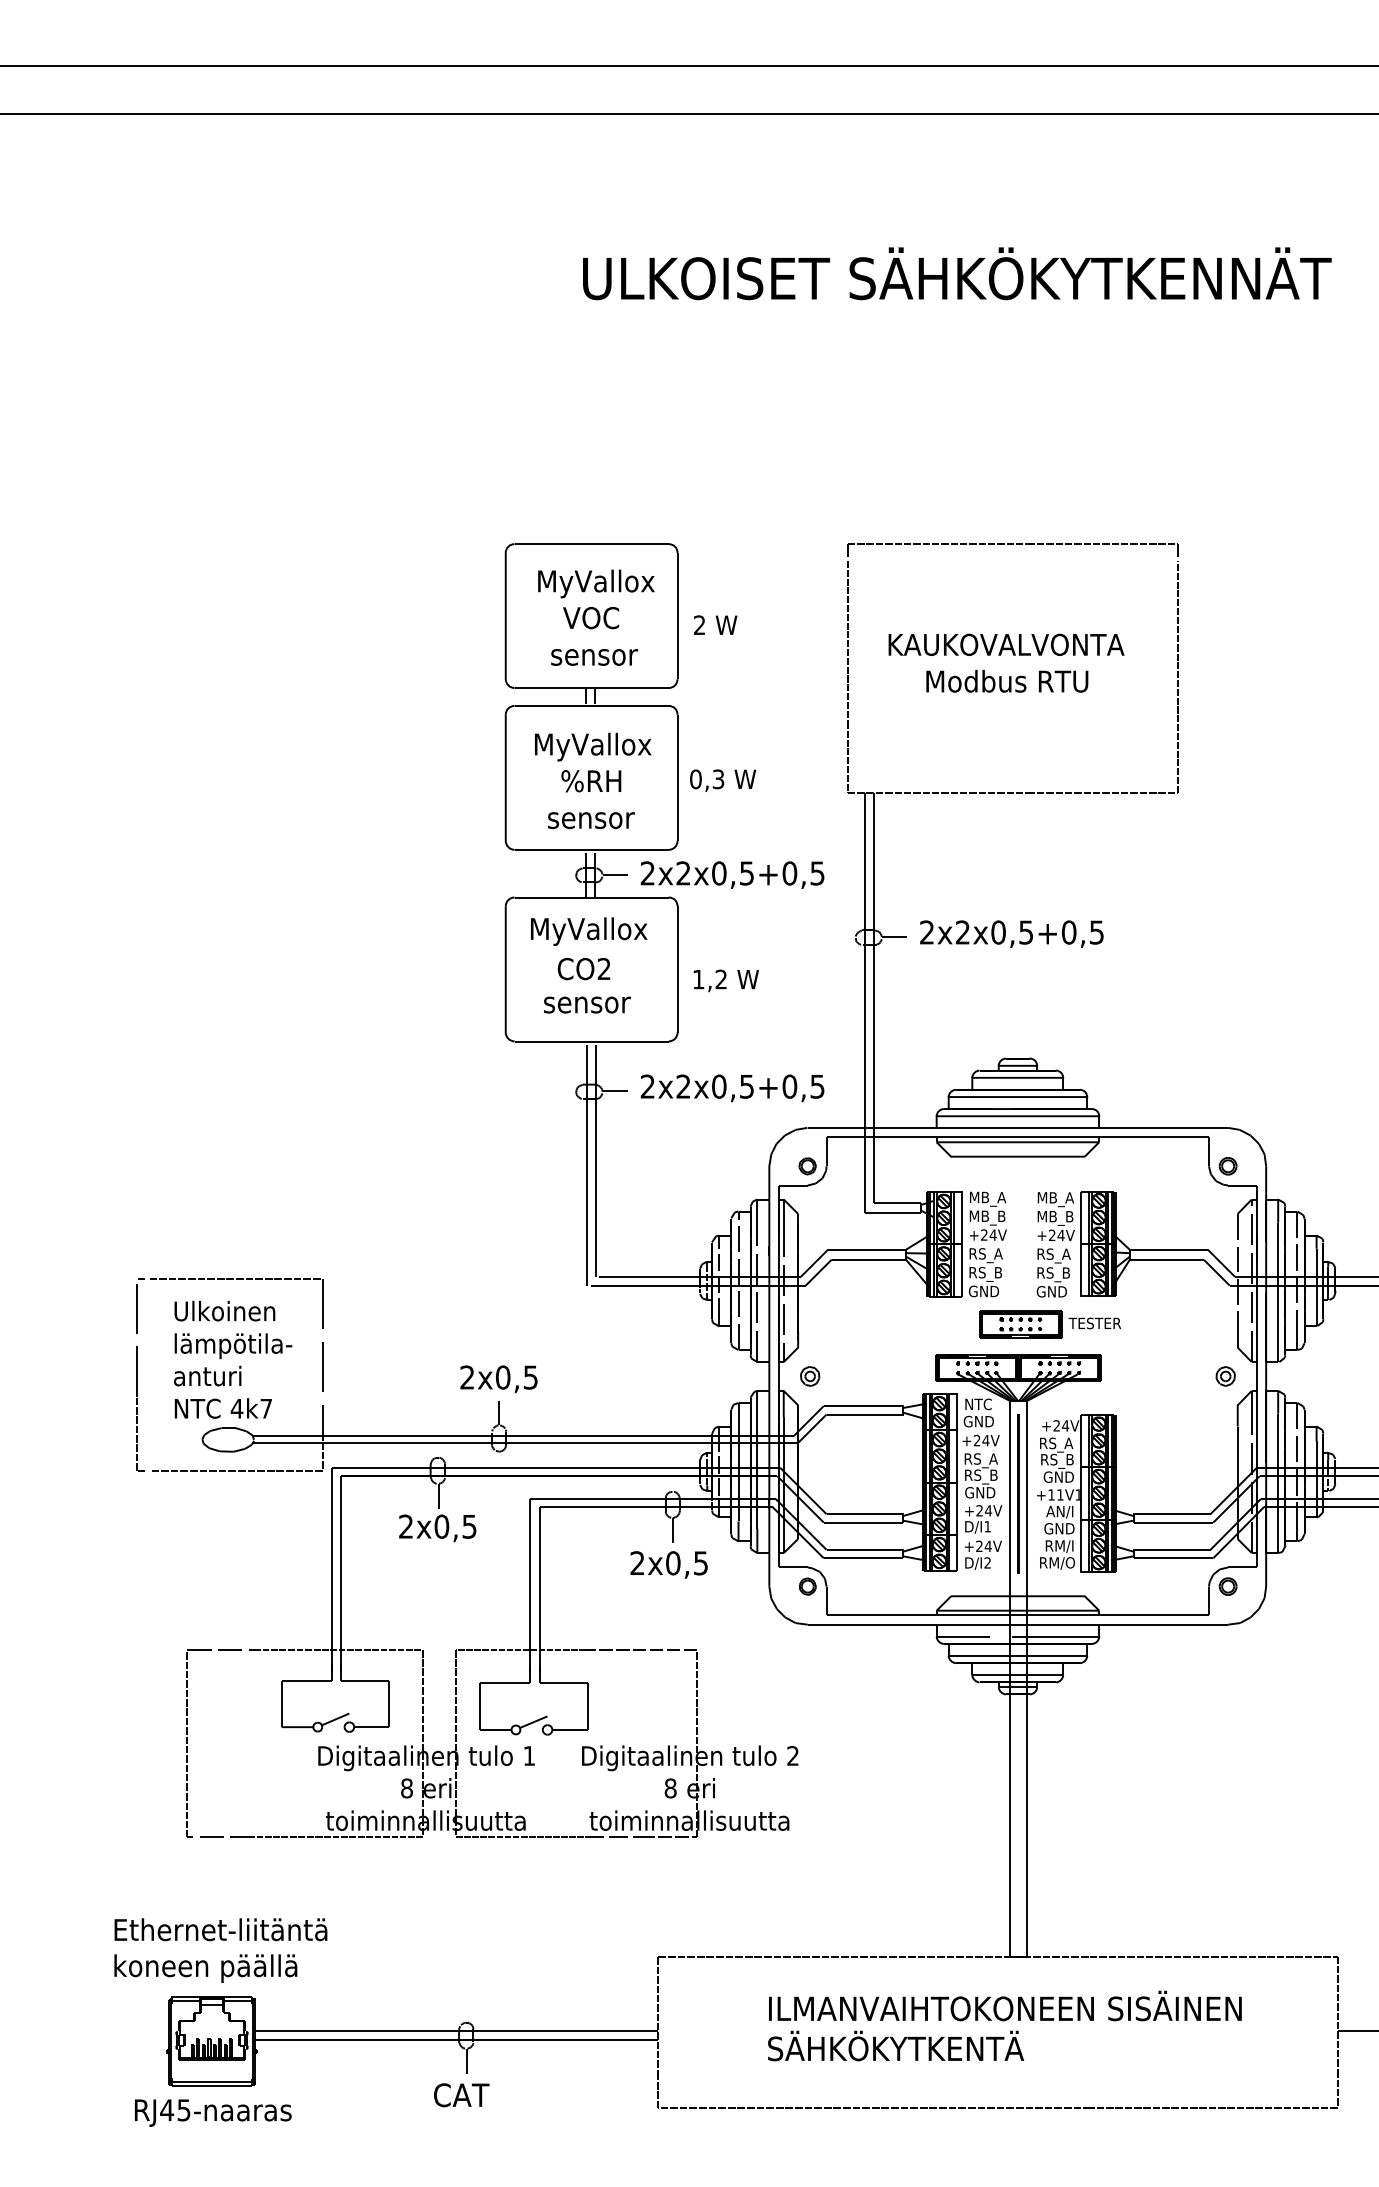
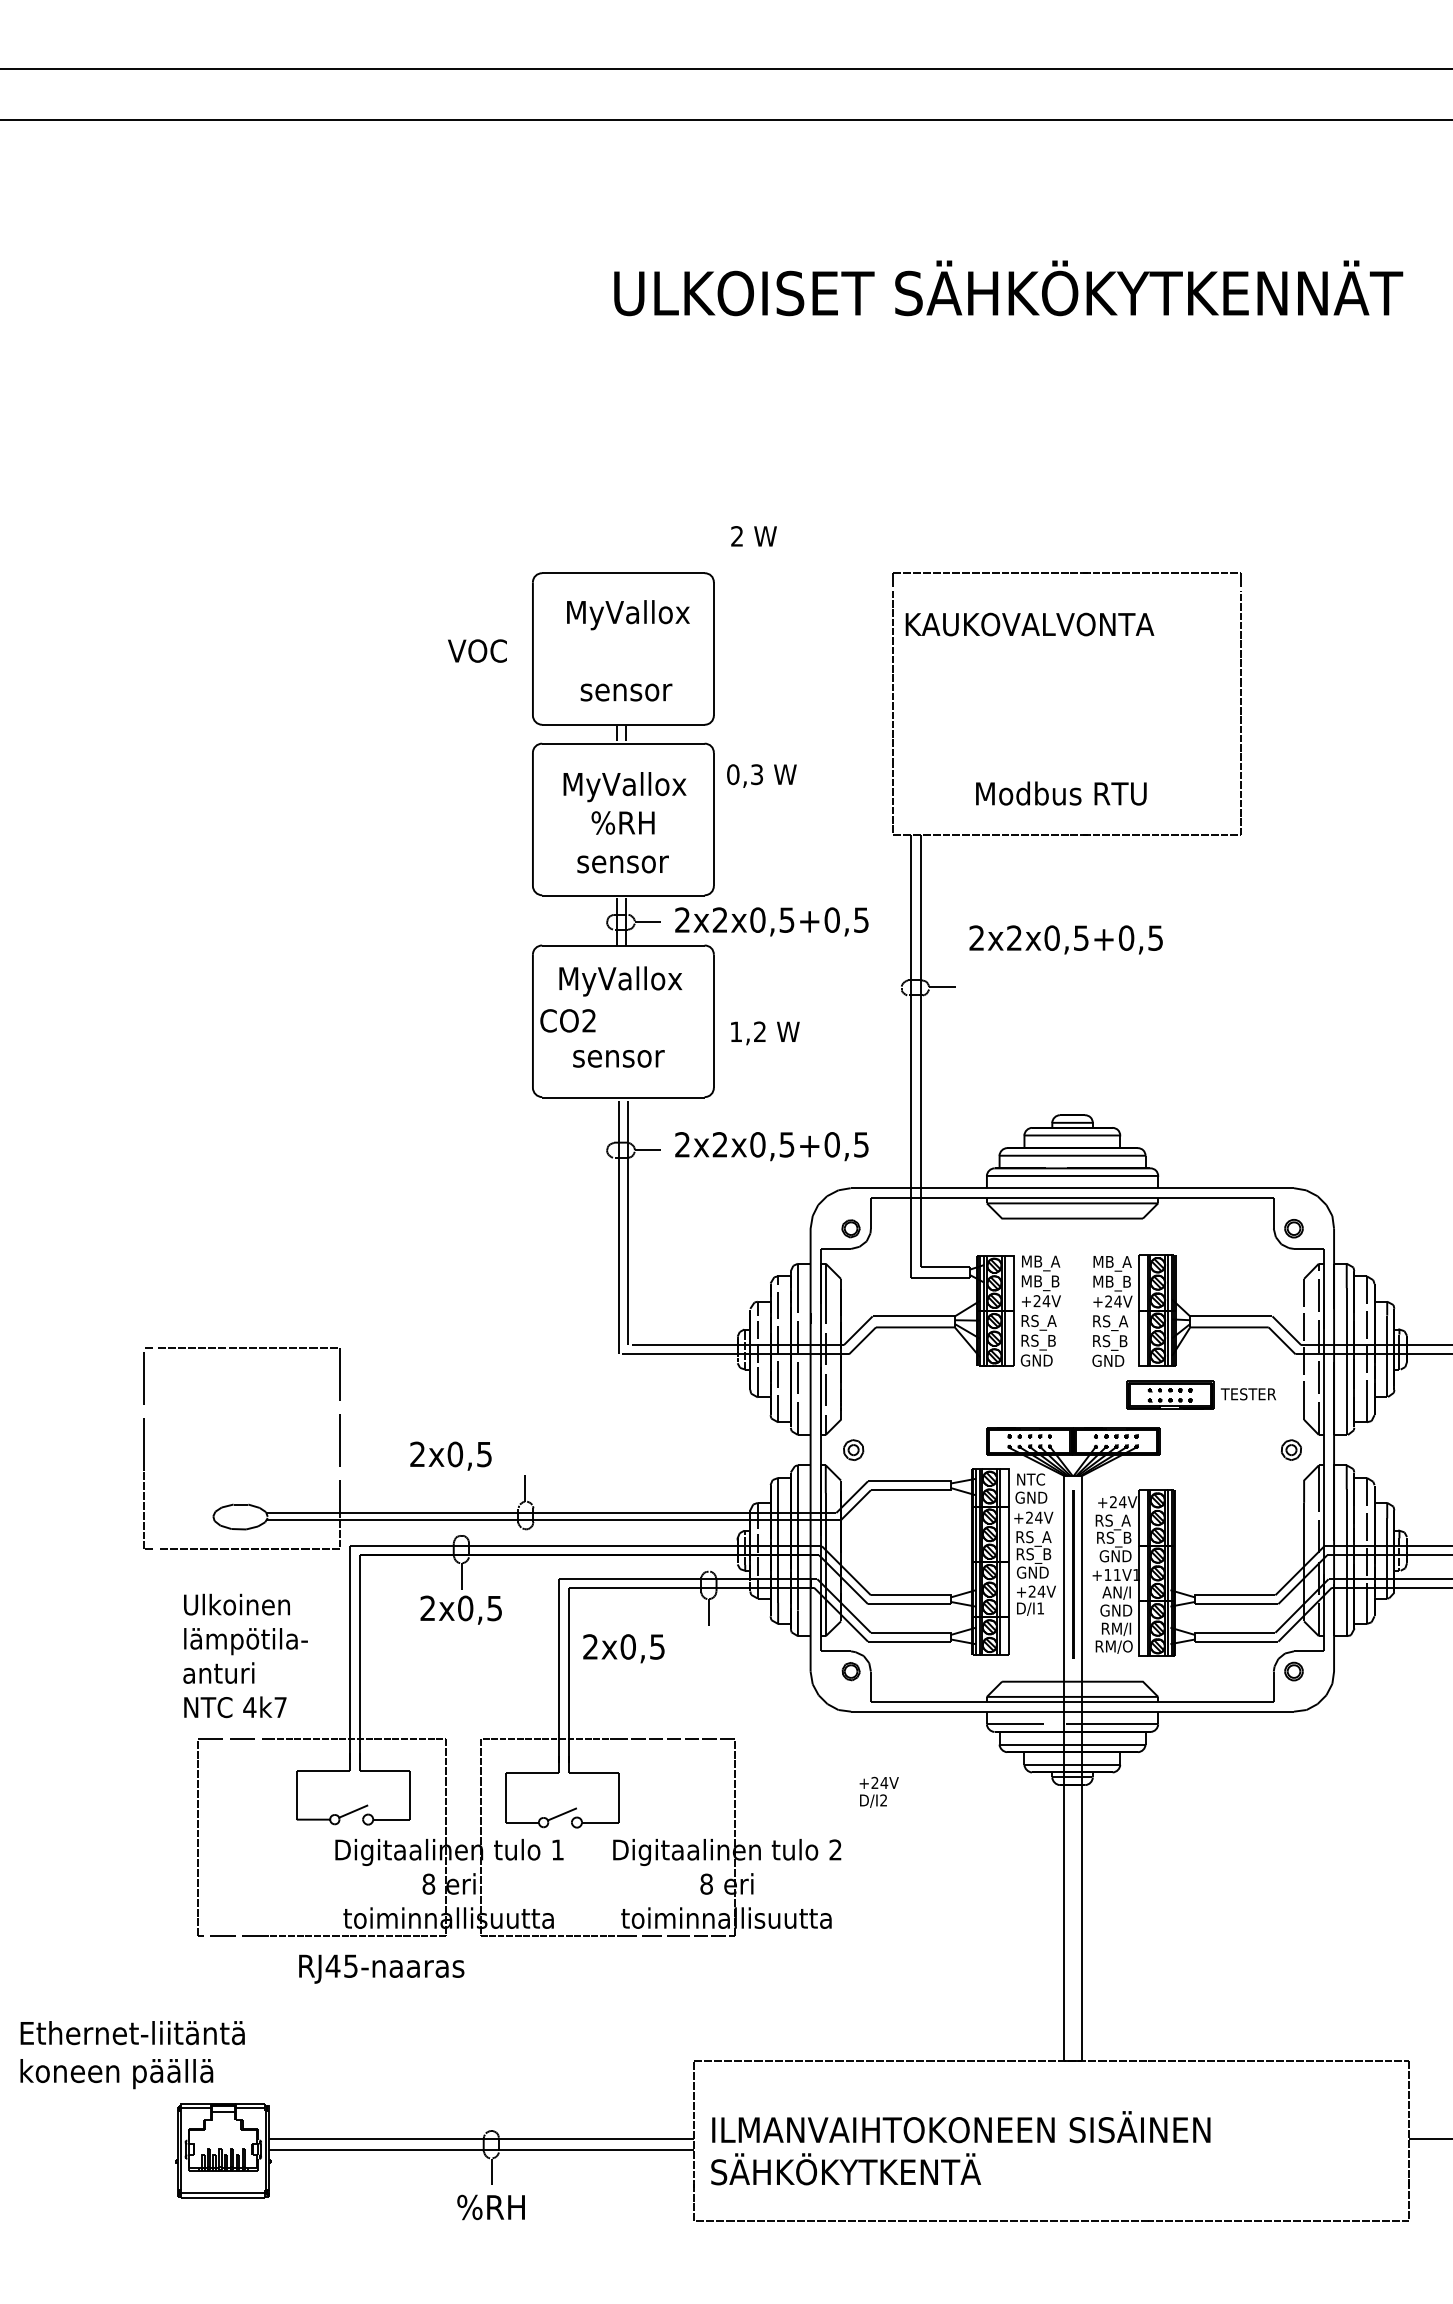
text: (591, 618) -> (477, 651), moved
text: (715, 624) -> (753, 535), moved
text: (1006, 644) -> (1029, 624), moved
text: (1007, 680) -> (1061, 792), moved
text: (723, 780) -> (762, 775), moved
text: (1011, 933) -> (1065, 939), moved
text: (583, 968) -> (567, 1020), moved
part: (1050, 1324) -> (1201, 1395), moved
text: (233, 1359) -> (246, 1655), moved
text: (498, 1378) -> (450, 1455), moved
text: (983, 1554) -> (879, 1791), moved
text: (668, 1564) -> (623, 1648), moved
text: (220, 1950) -> (132, 2054), moved
text: (1004, 2025) -> (960, 2147), moved
text: (466, 2095) -> (491, 2207), CAT -> %RH
text: (213, 2112) -> (381, 1968), moved

